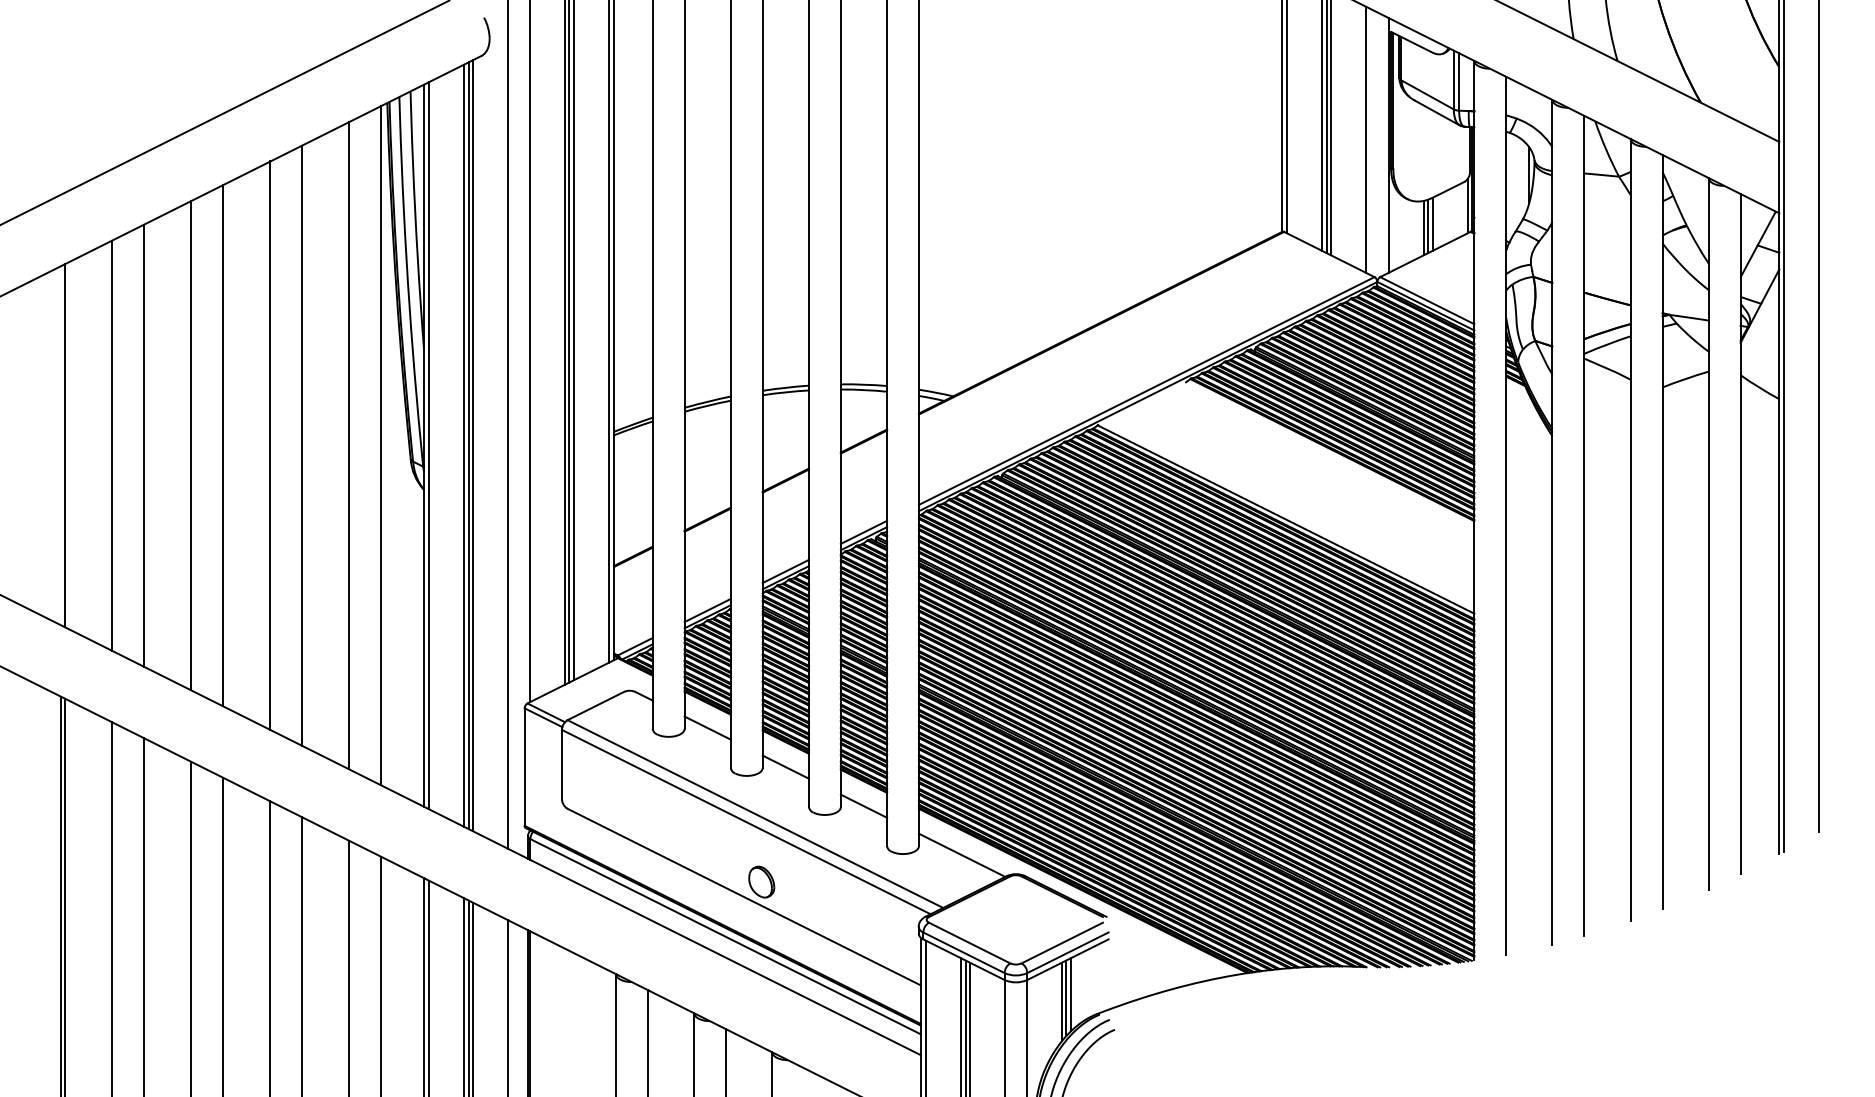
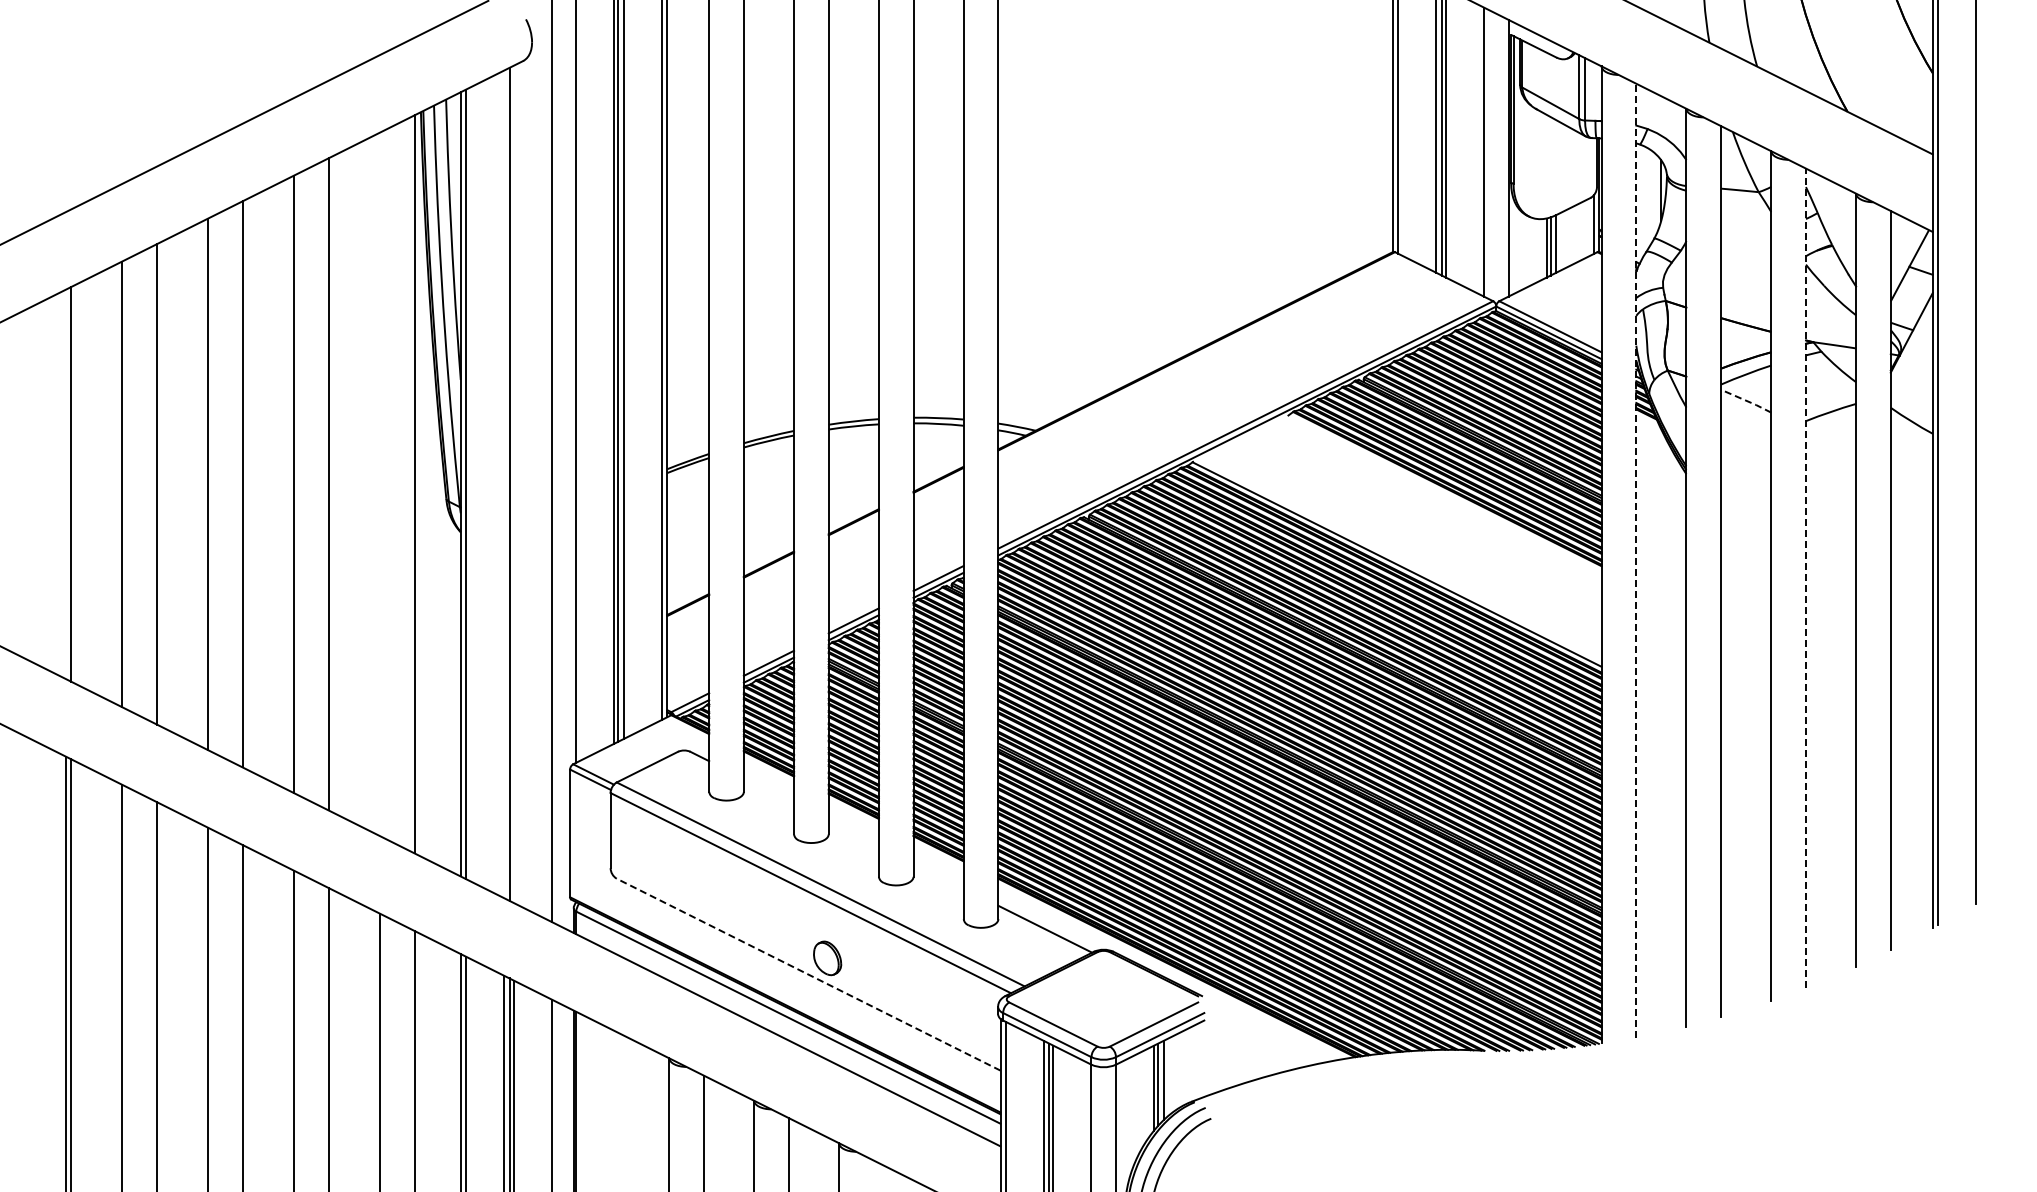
line: (1607, 368) -> (1746, 400), solid -> dashed
line: (472, 444) -> (513, 483), removed
line: (349, 445) -> (379, 484), removed
line: (463, 445) -> (503, 484), removed
line: (1506, 515) -> (1636, 560), solid -> dashed
line: (1662, 532) -> (1805, 578), solid -> dashed
line: (707, 727) -> (768, 790), removed
line: (785, 767) -> (853, 833), removed
line: (863, 805) -> (938, 875), removed
line: (744, 896) -> (808, 974), solid -> dashed

